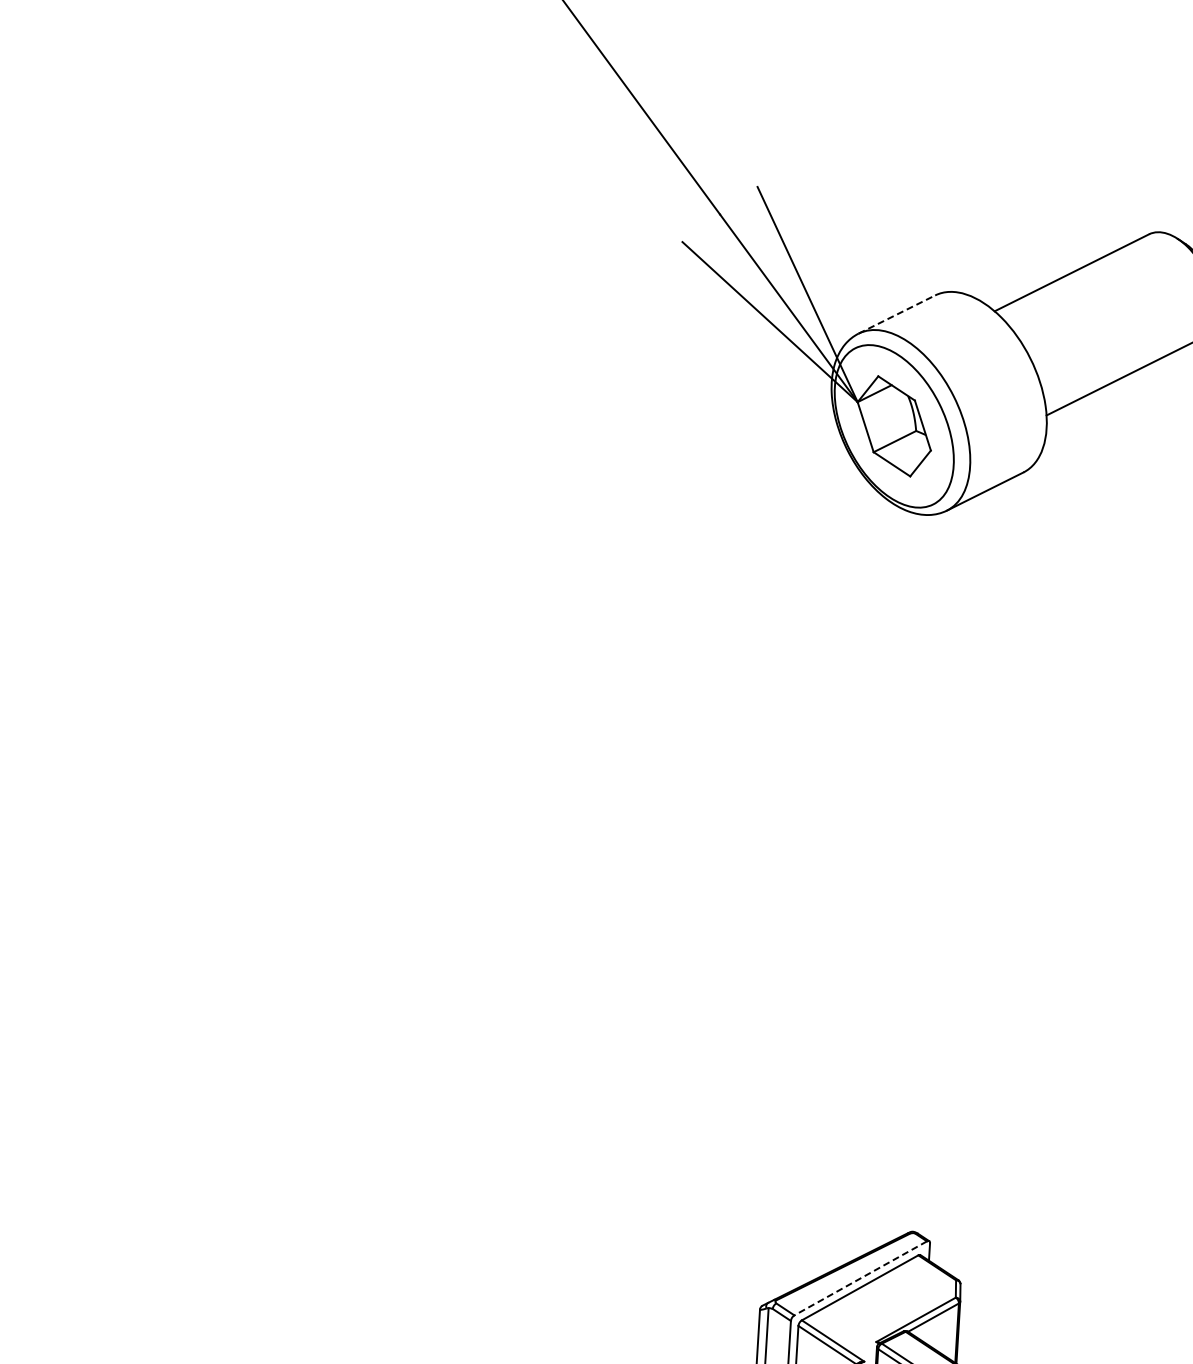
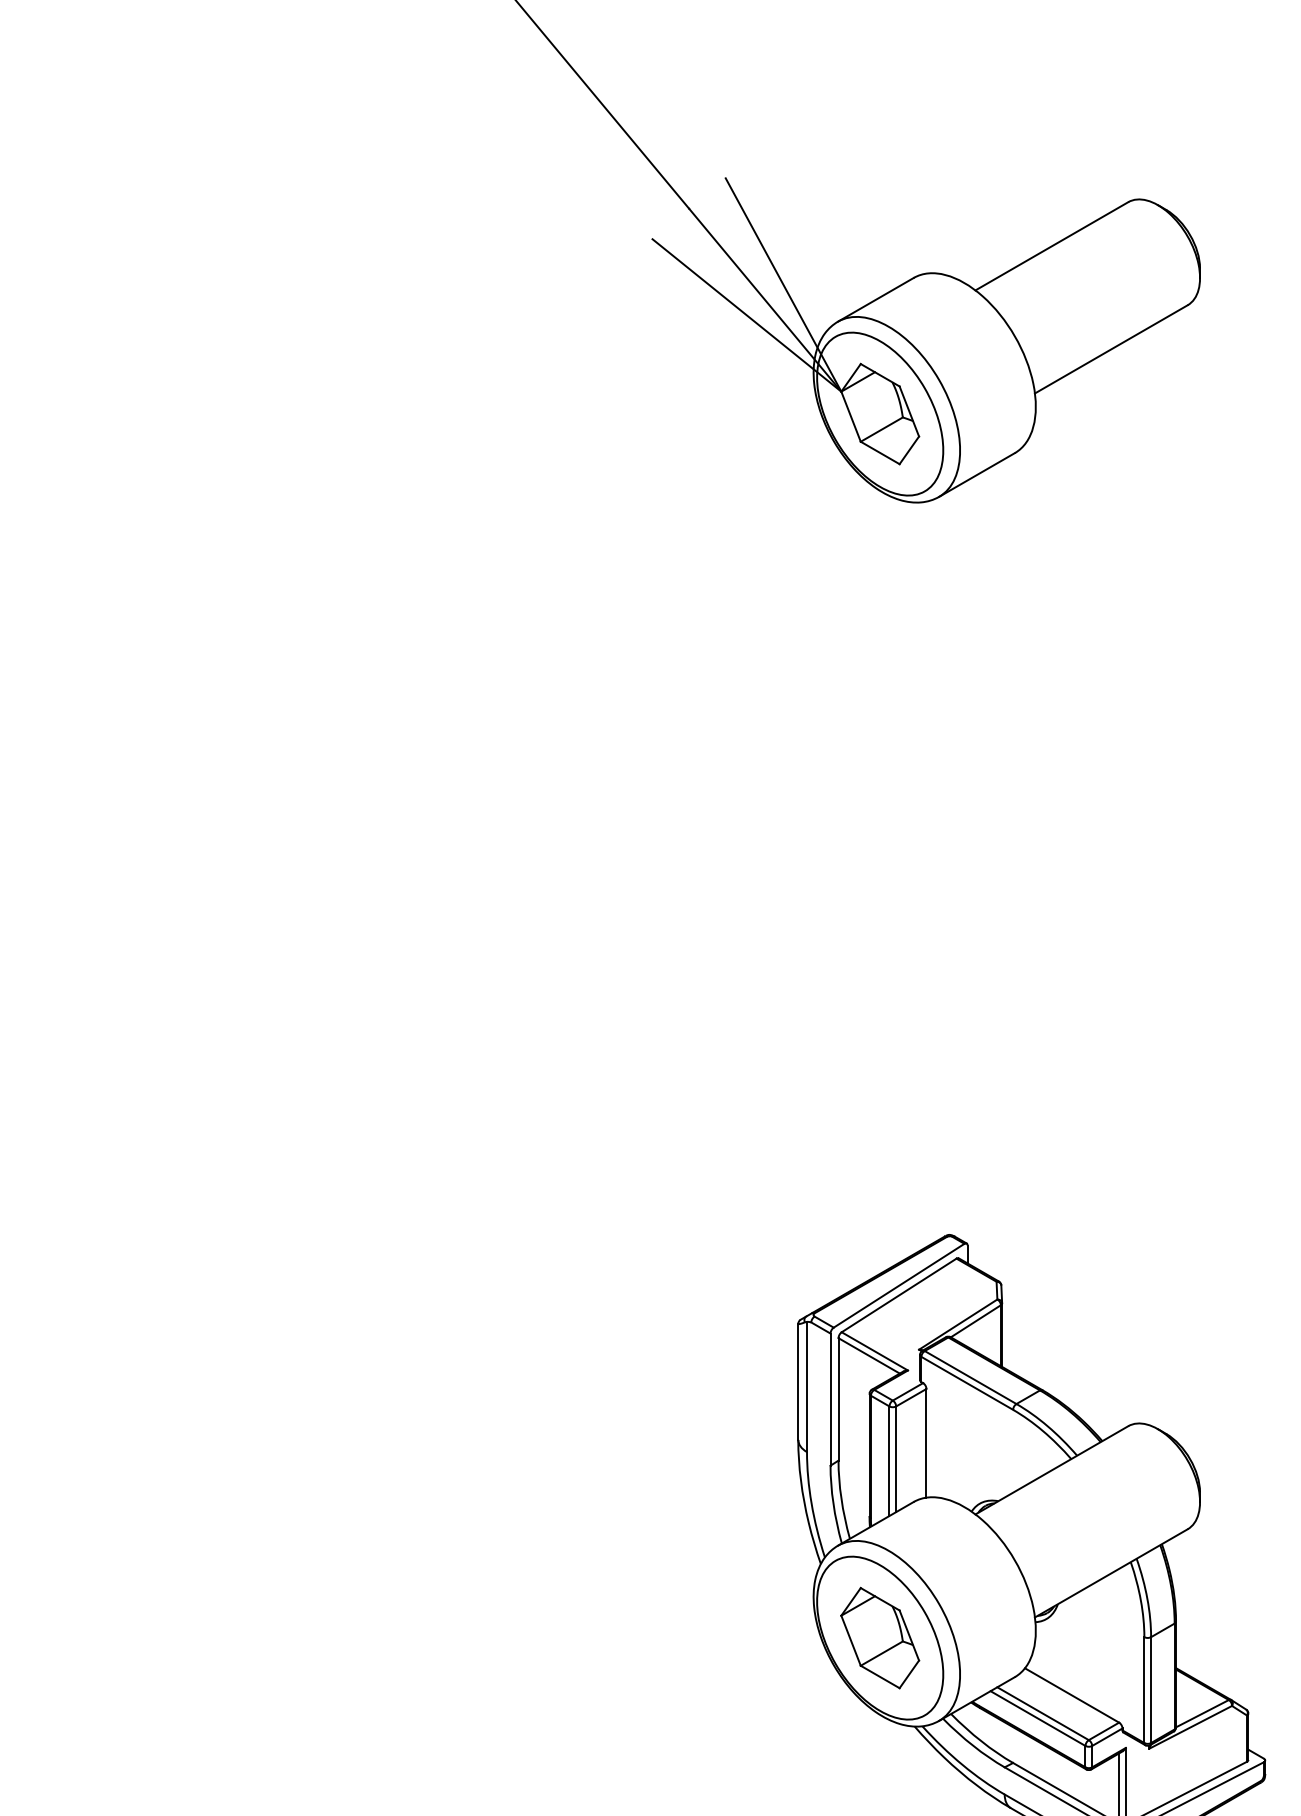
line: (896, 314) -> (875, 299), dashed -> solid
line: (861, 1278) -> (899, 1285), dashed -> solid

